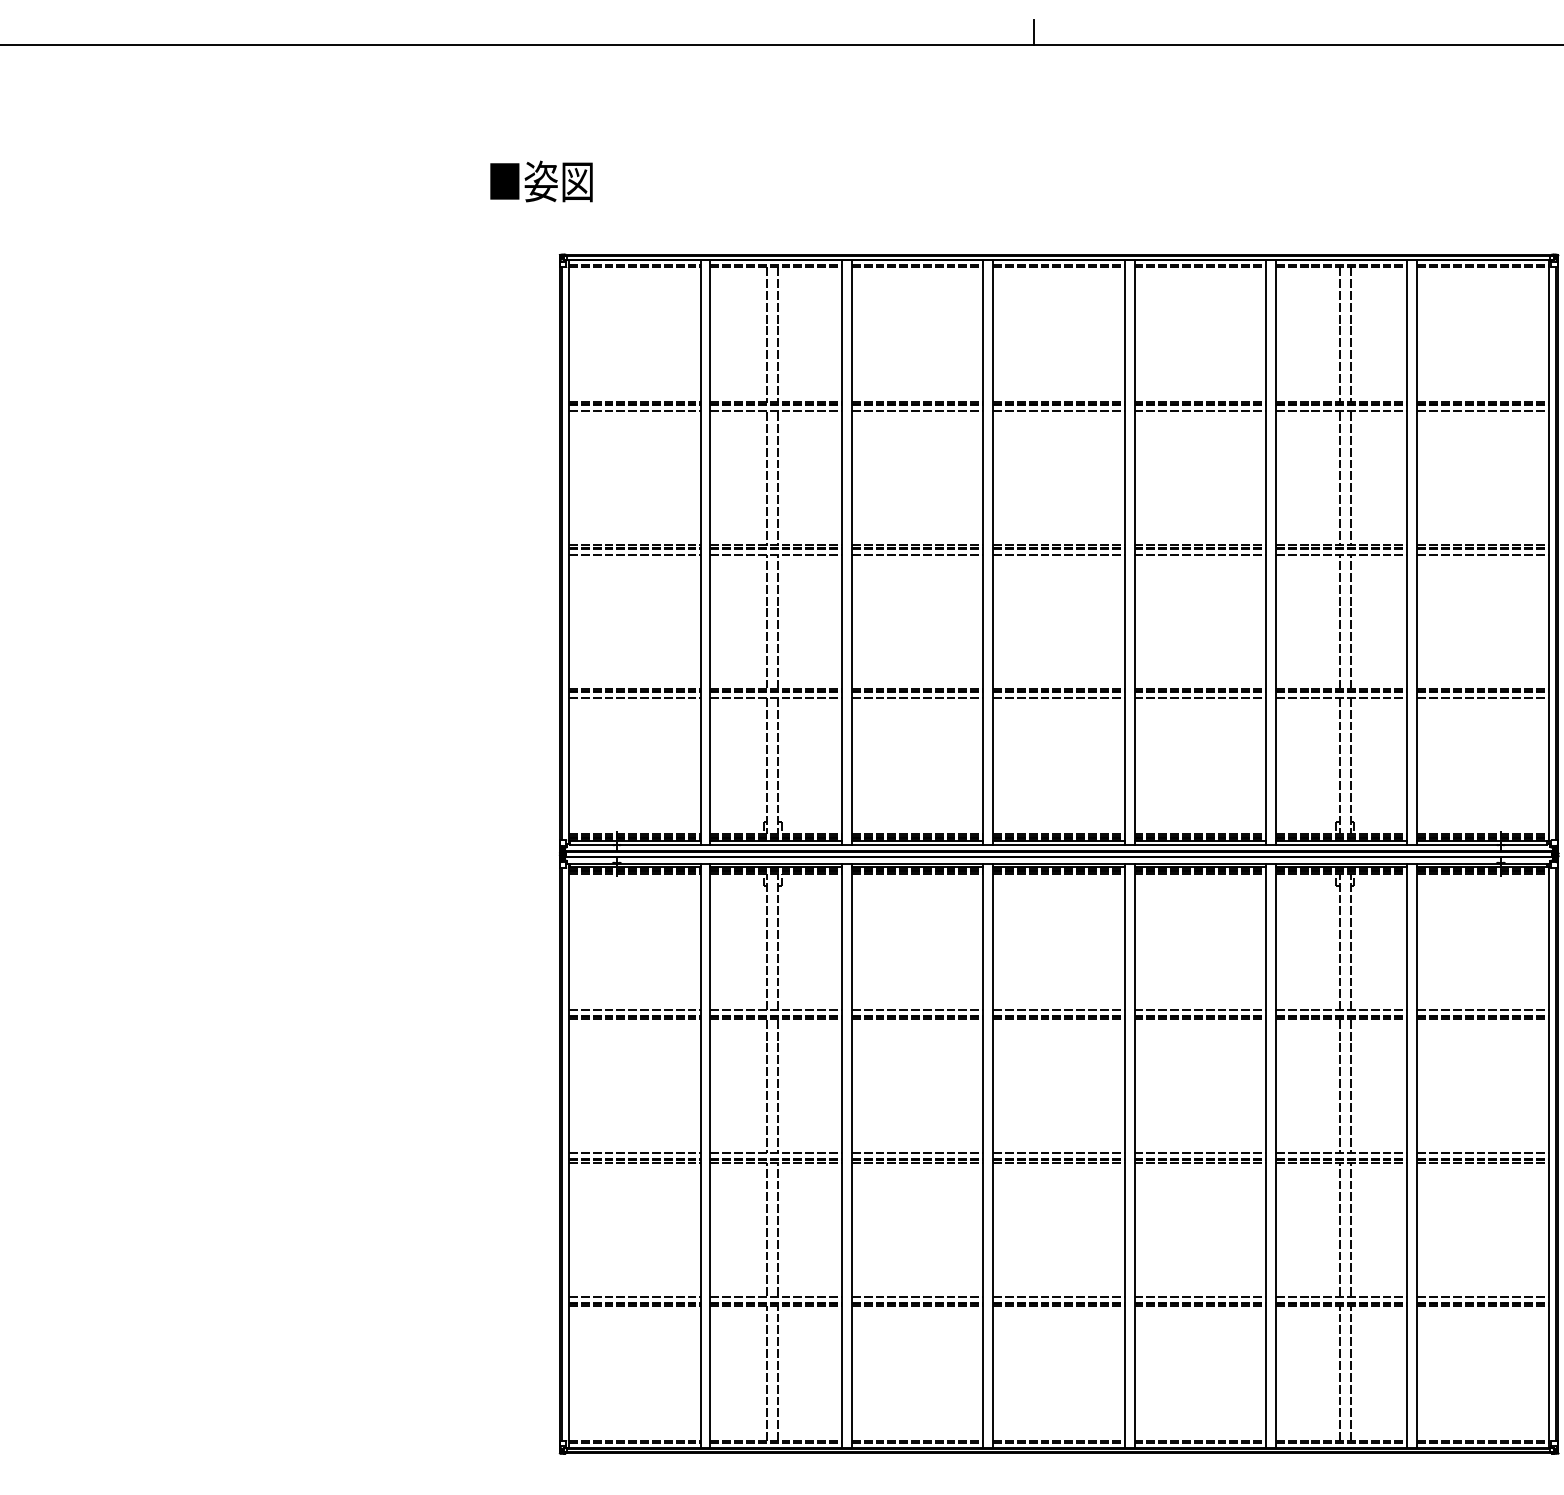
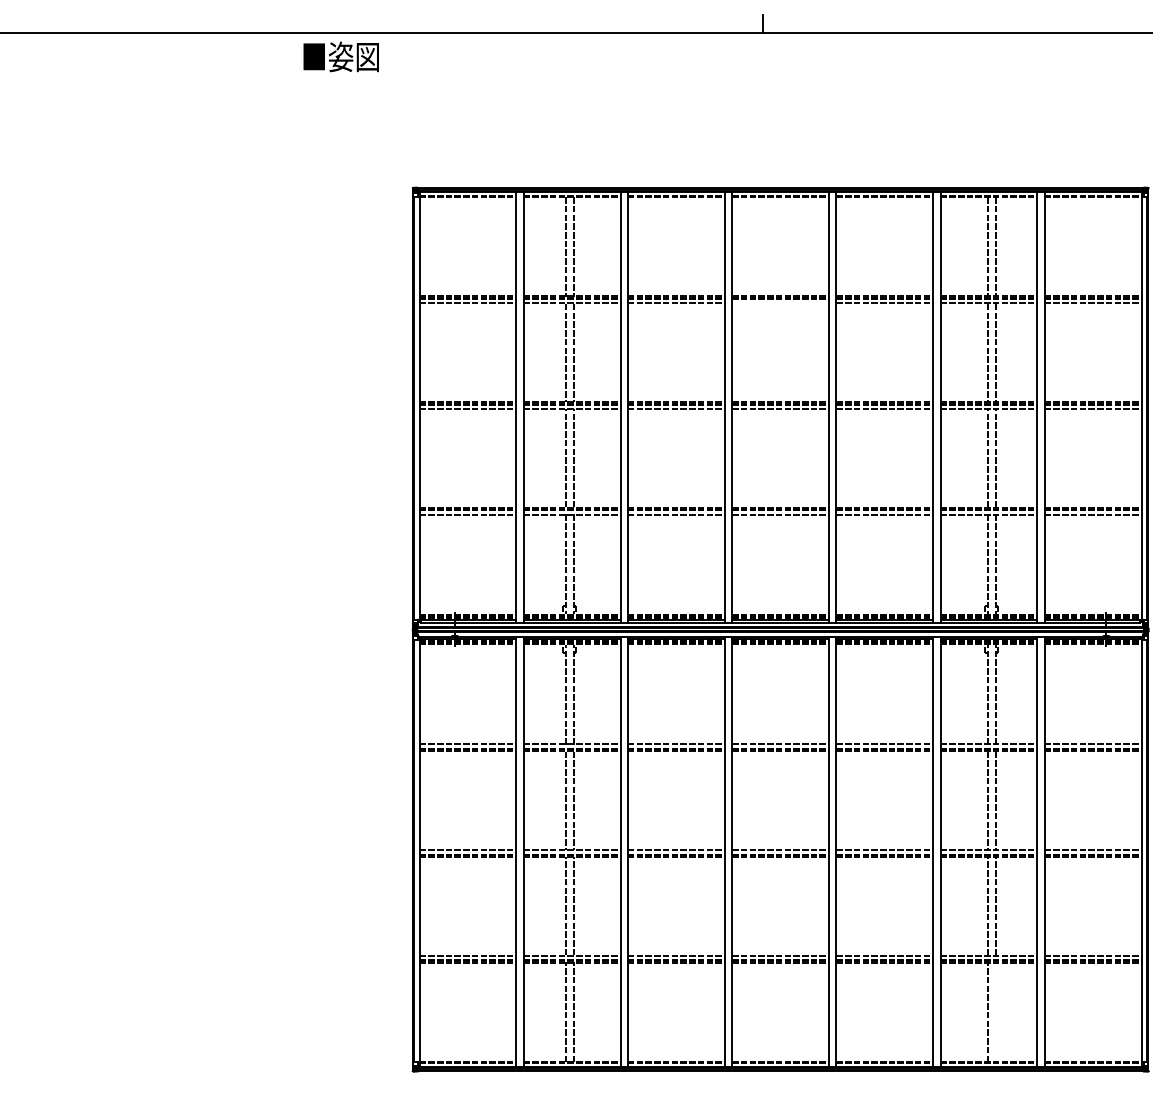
text: (540, 180) -> (340, 56), moved
line: (1058, 411) -> (780, 303), removed
line: (1350, 1373) -> (995, 1012), removed

